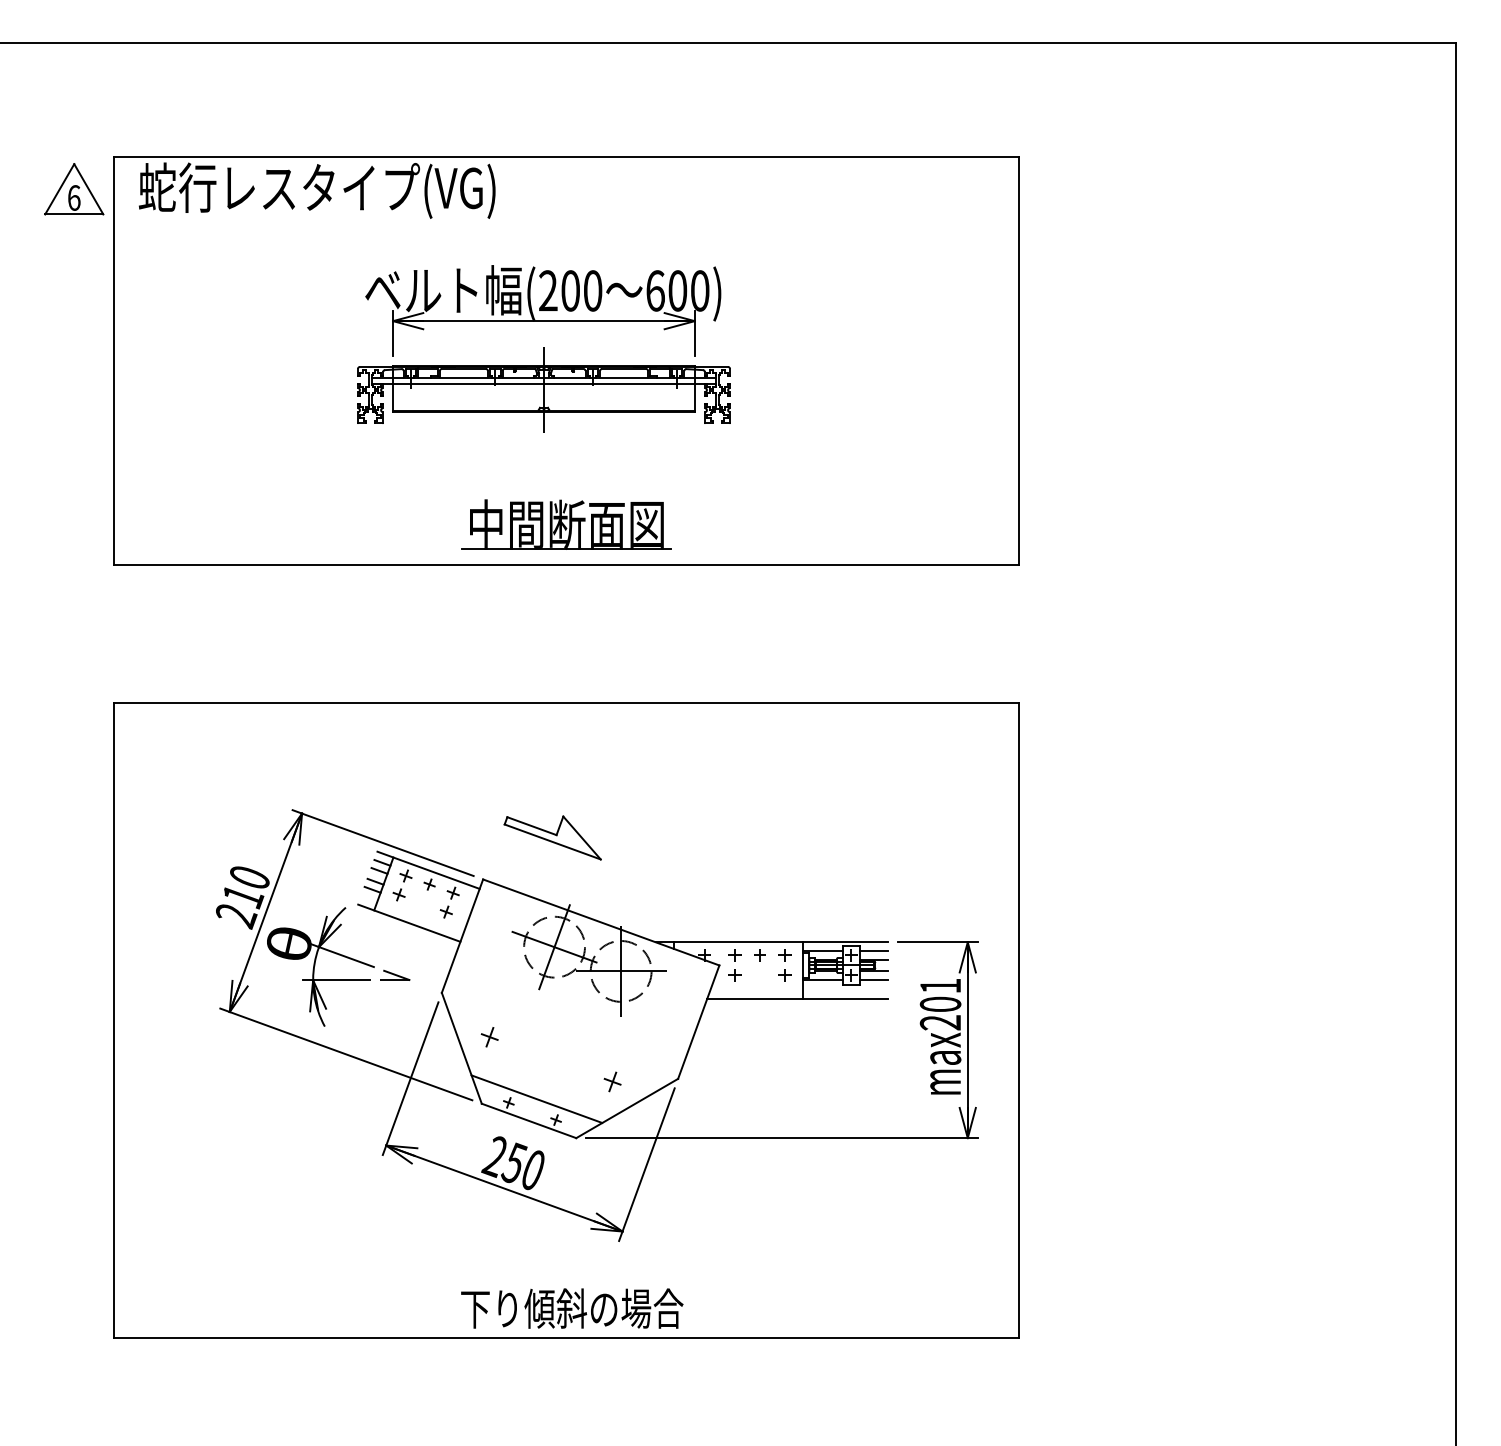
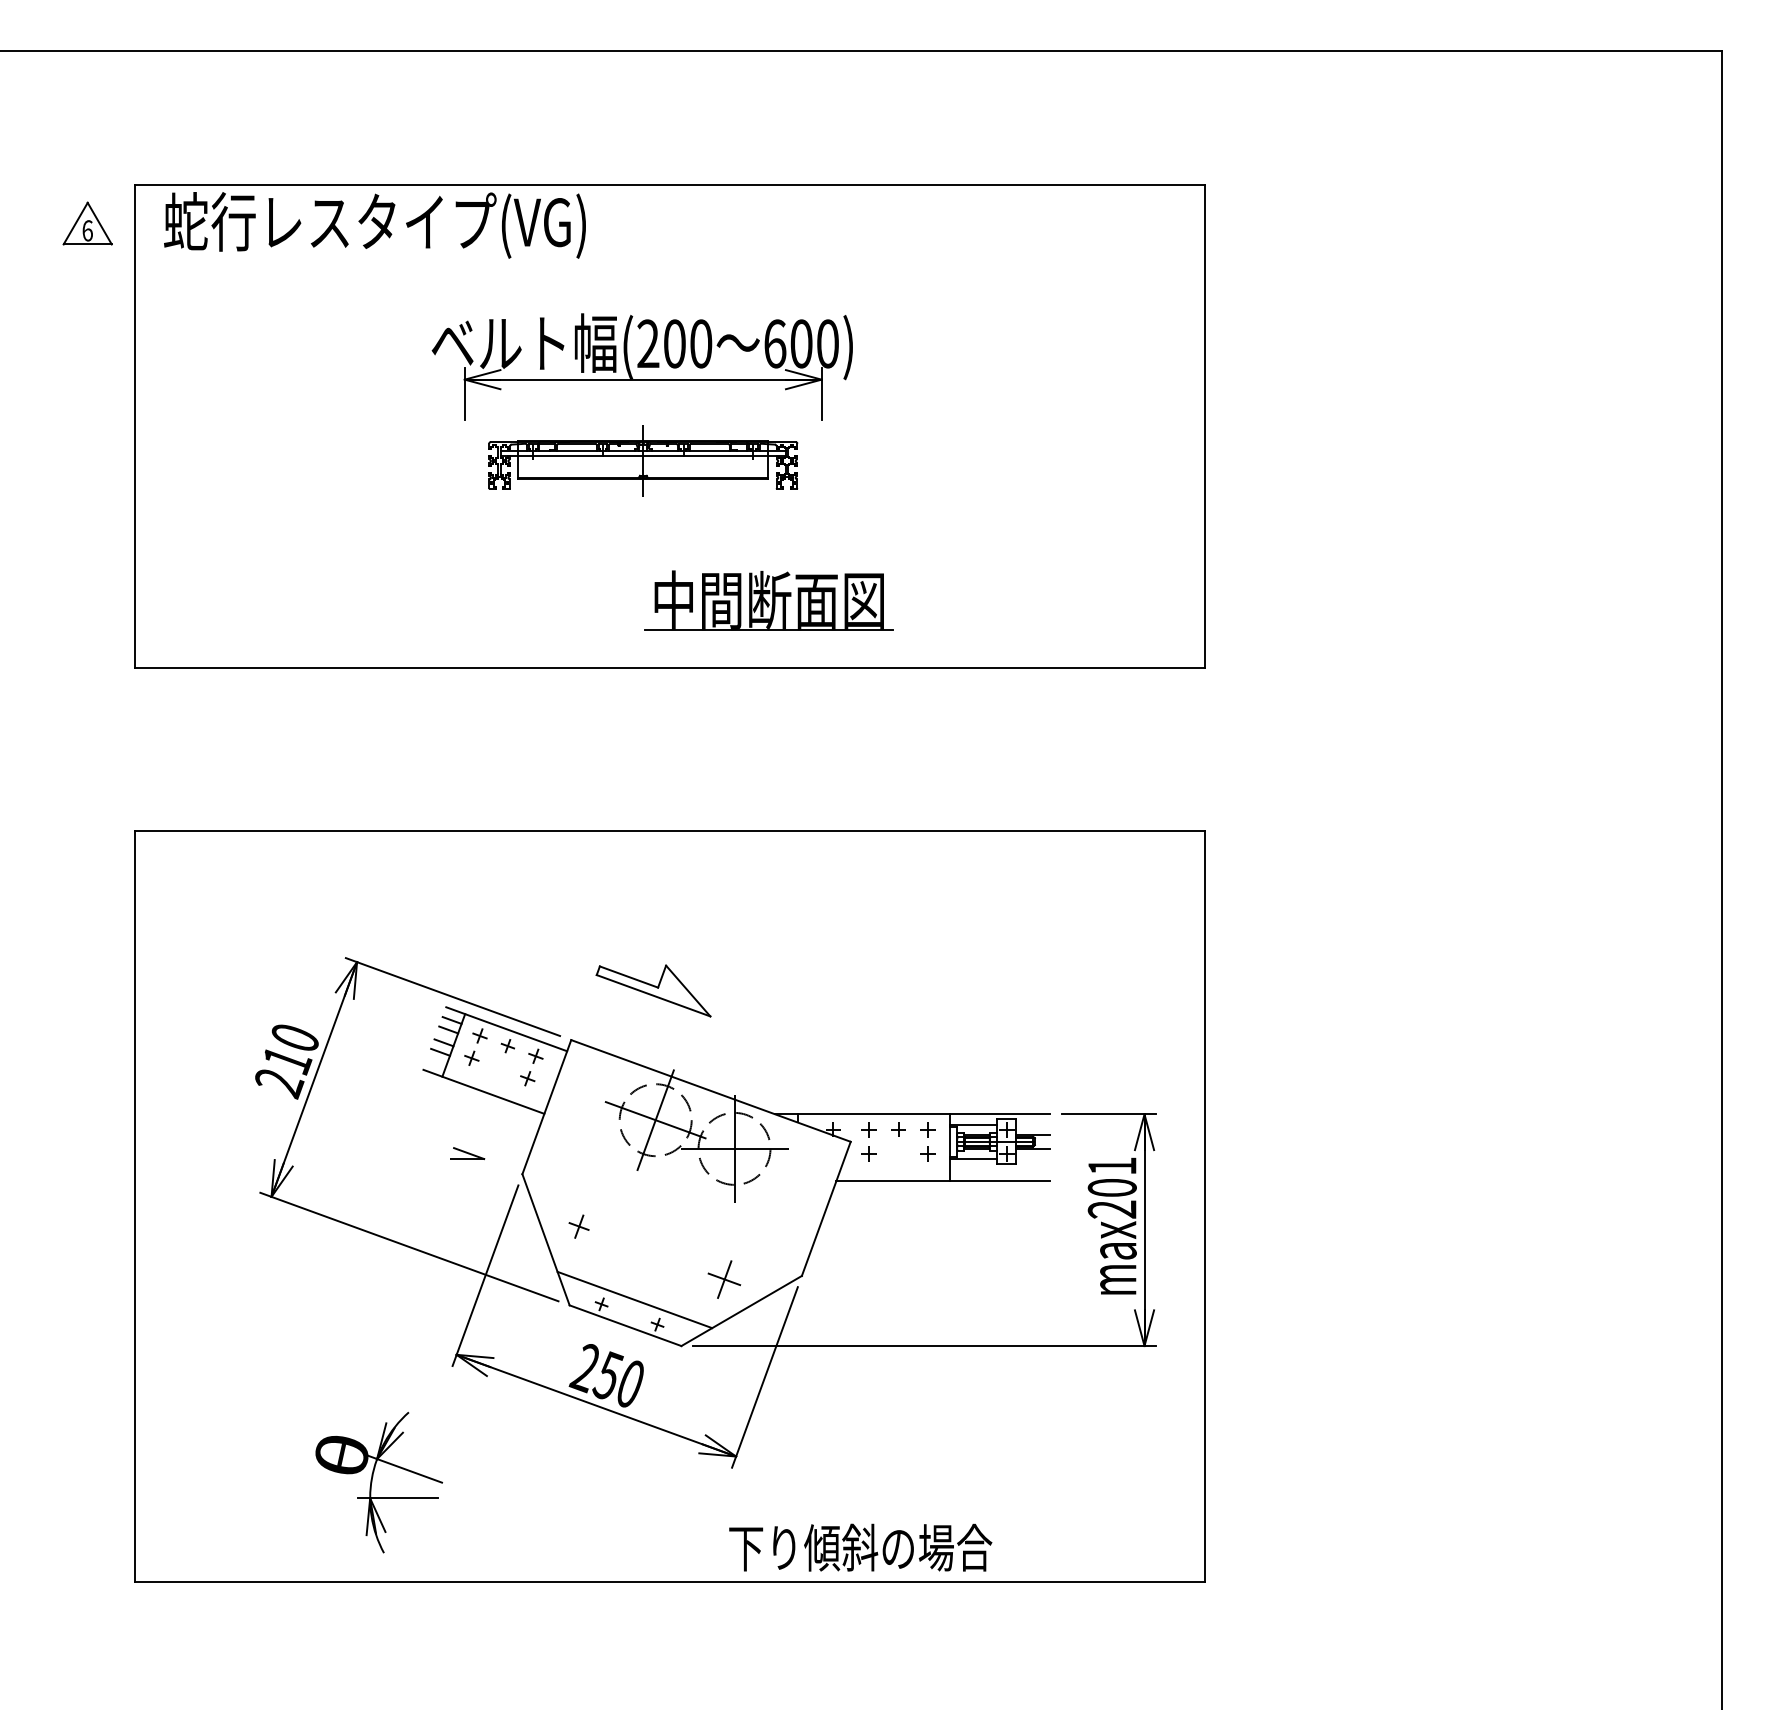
part: (74, 189) -> (87, 223), size x0.7
part: (544, 389) -> (643, 460), size x0.7
part: (566, 524) -> (768, 600), moved
line: (873, 950) -> (1032, 1124), removed
part: (320, 966) -> (378, 1482), moved
line: (873, 979) -> (1032, 1158), removed
part: (612, 1081) -> (724, 1279), size x1.6
text: (572, 1308) -> (860, 1547), moved

